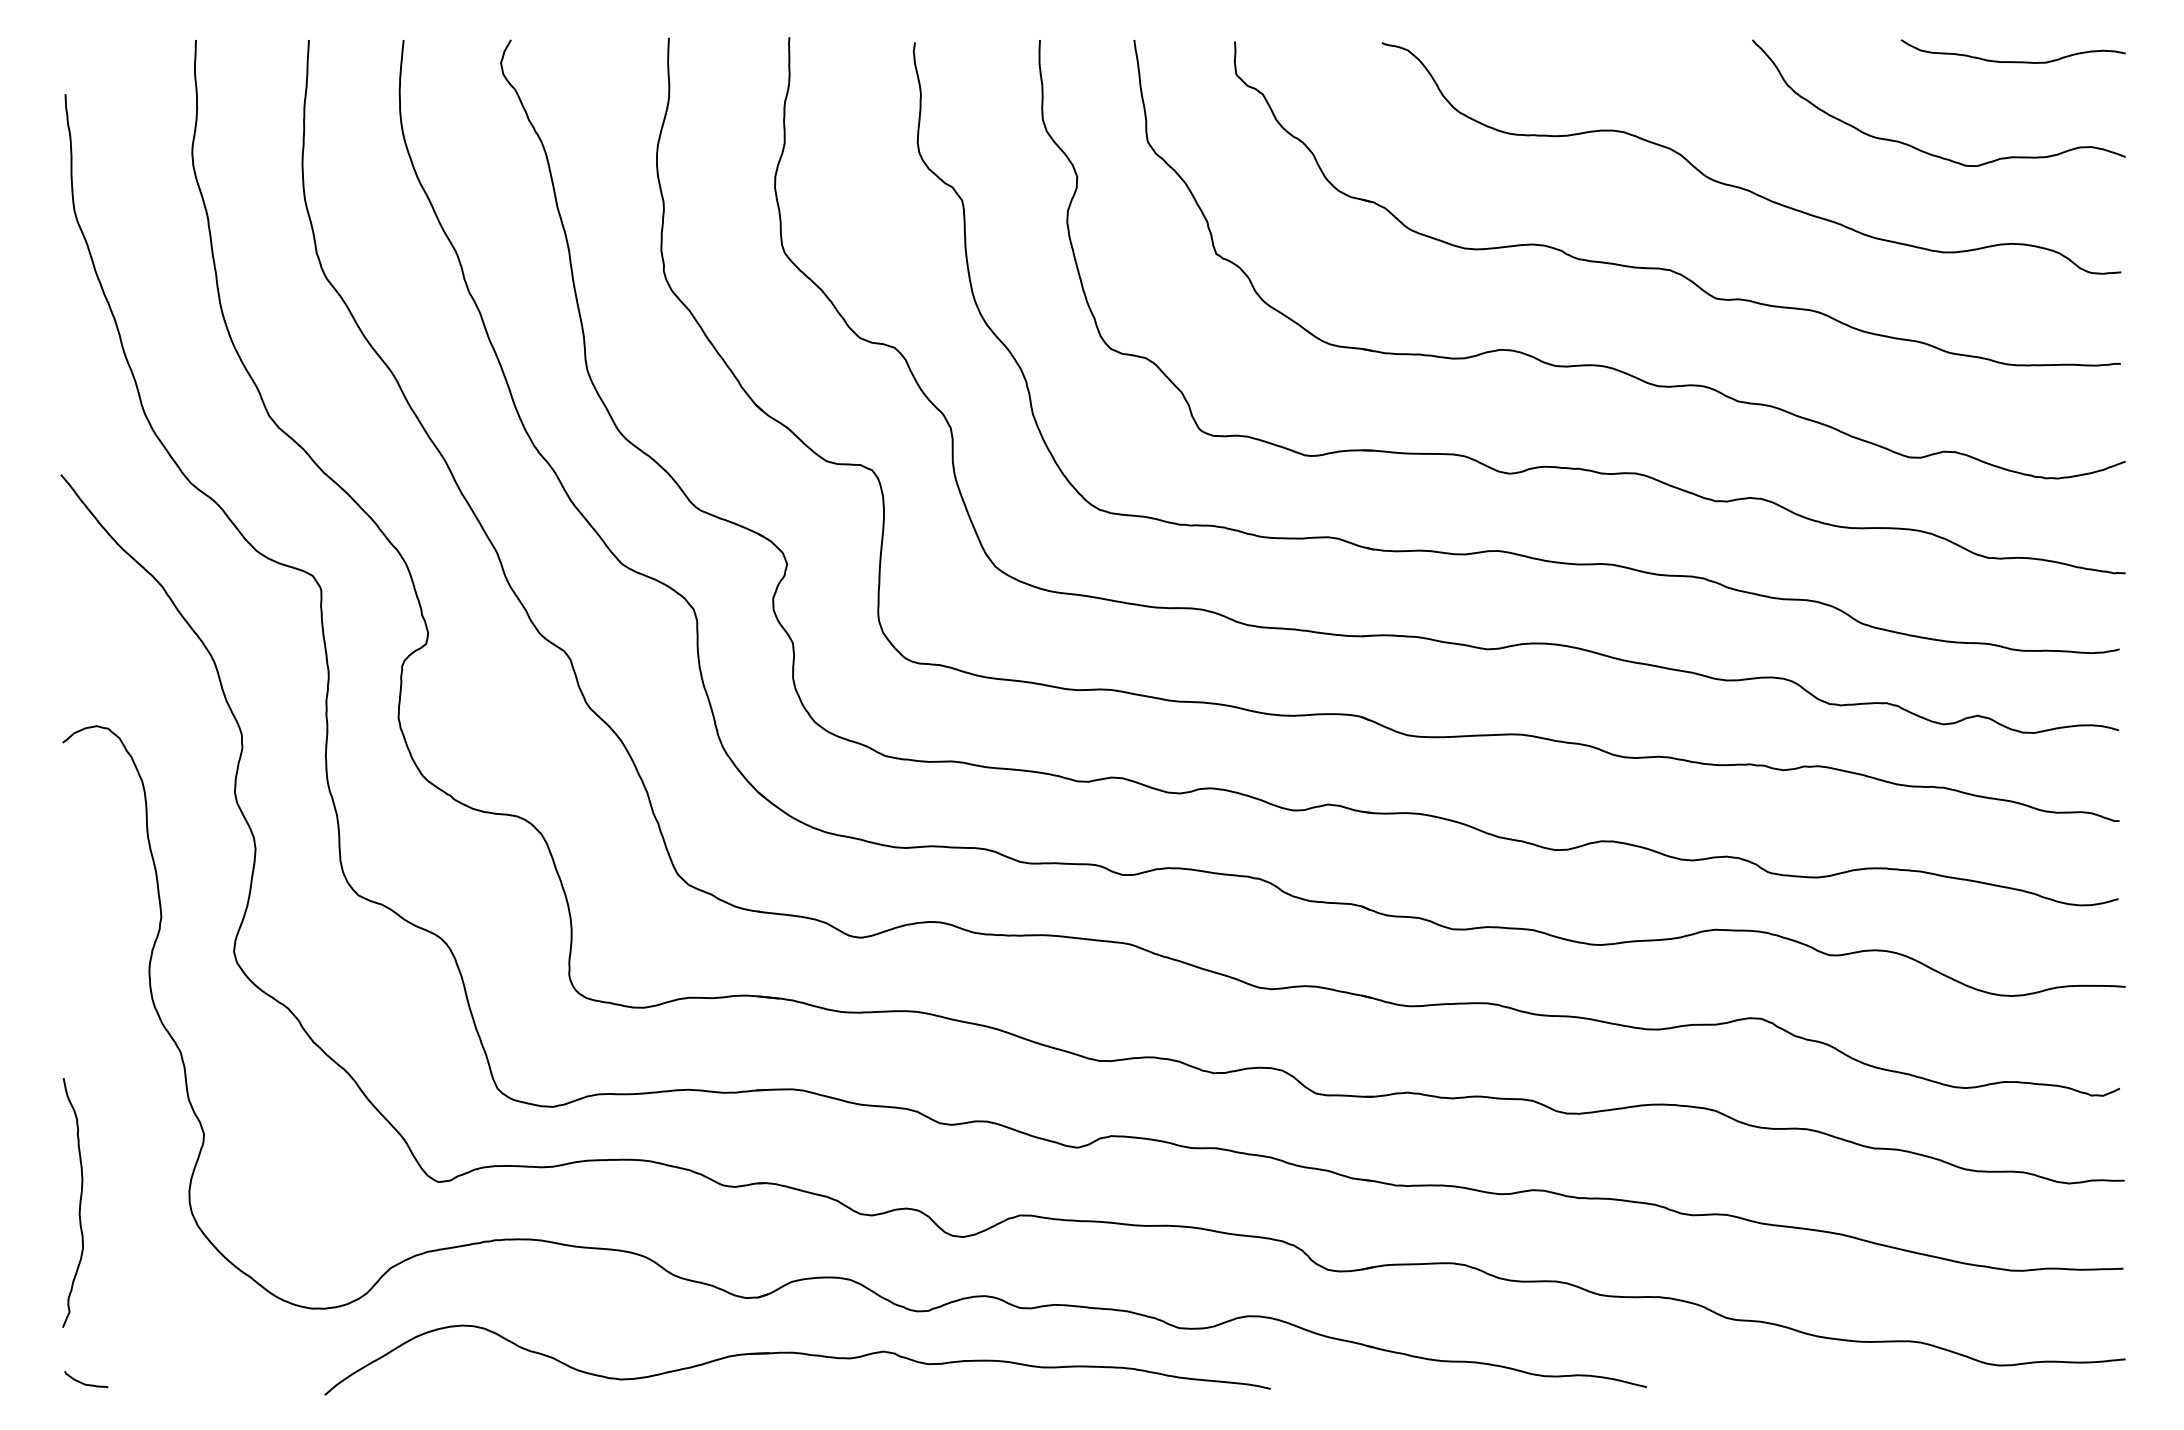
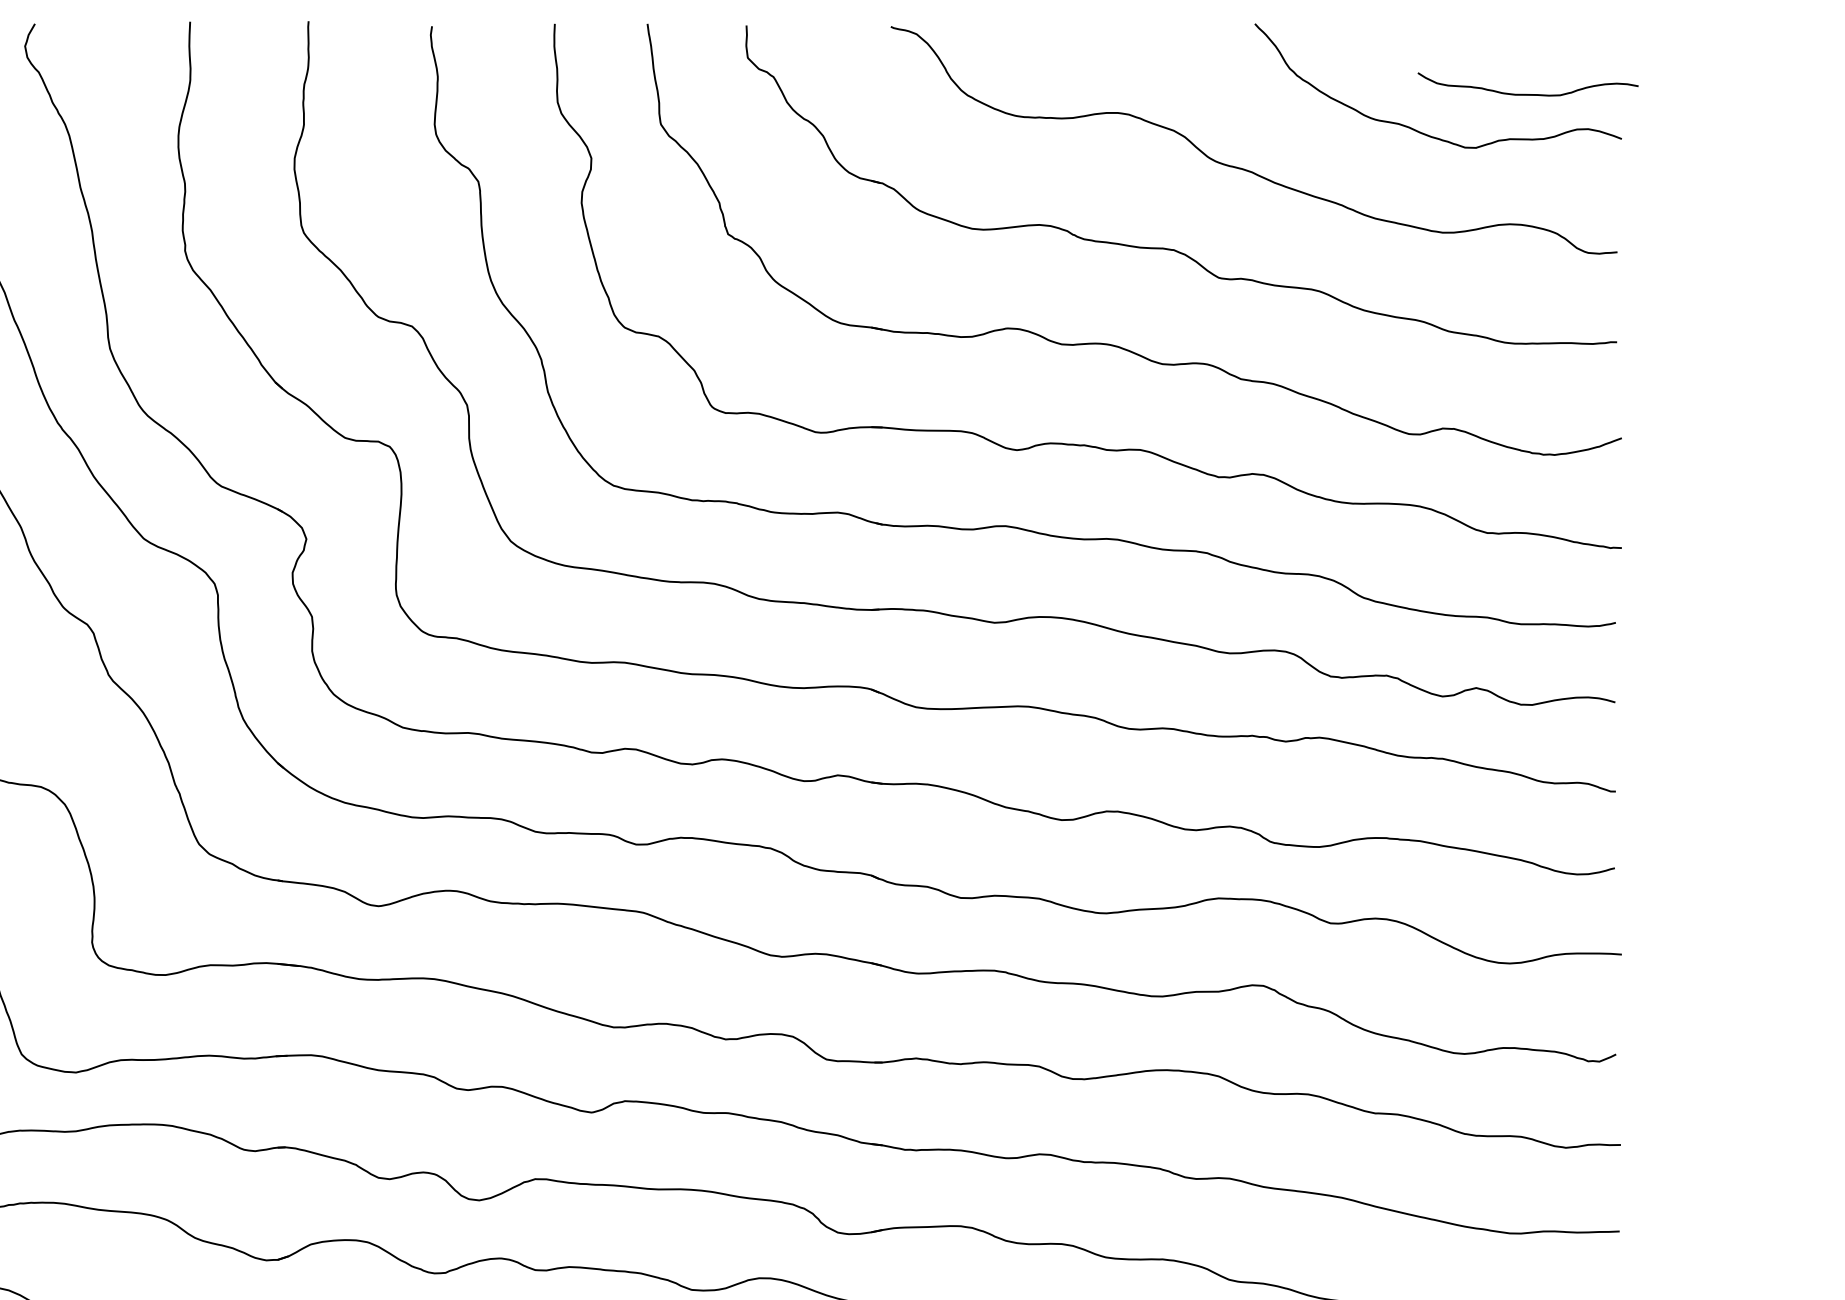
curve: (2013, 61) -> (1528, 94), moved

